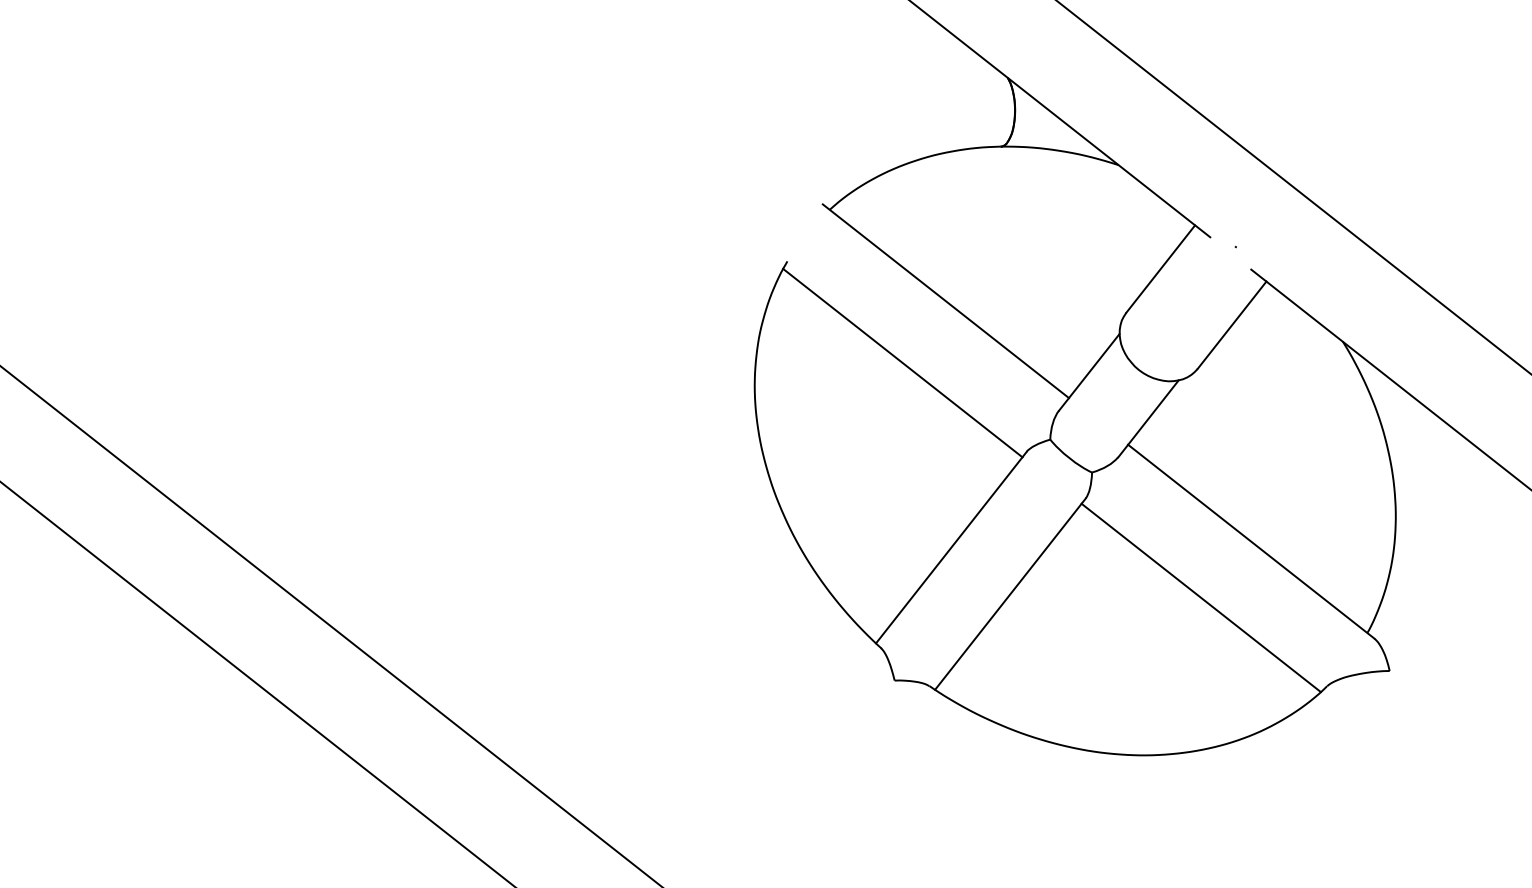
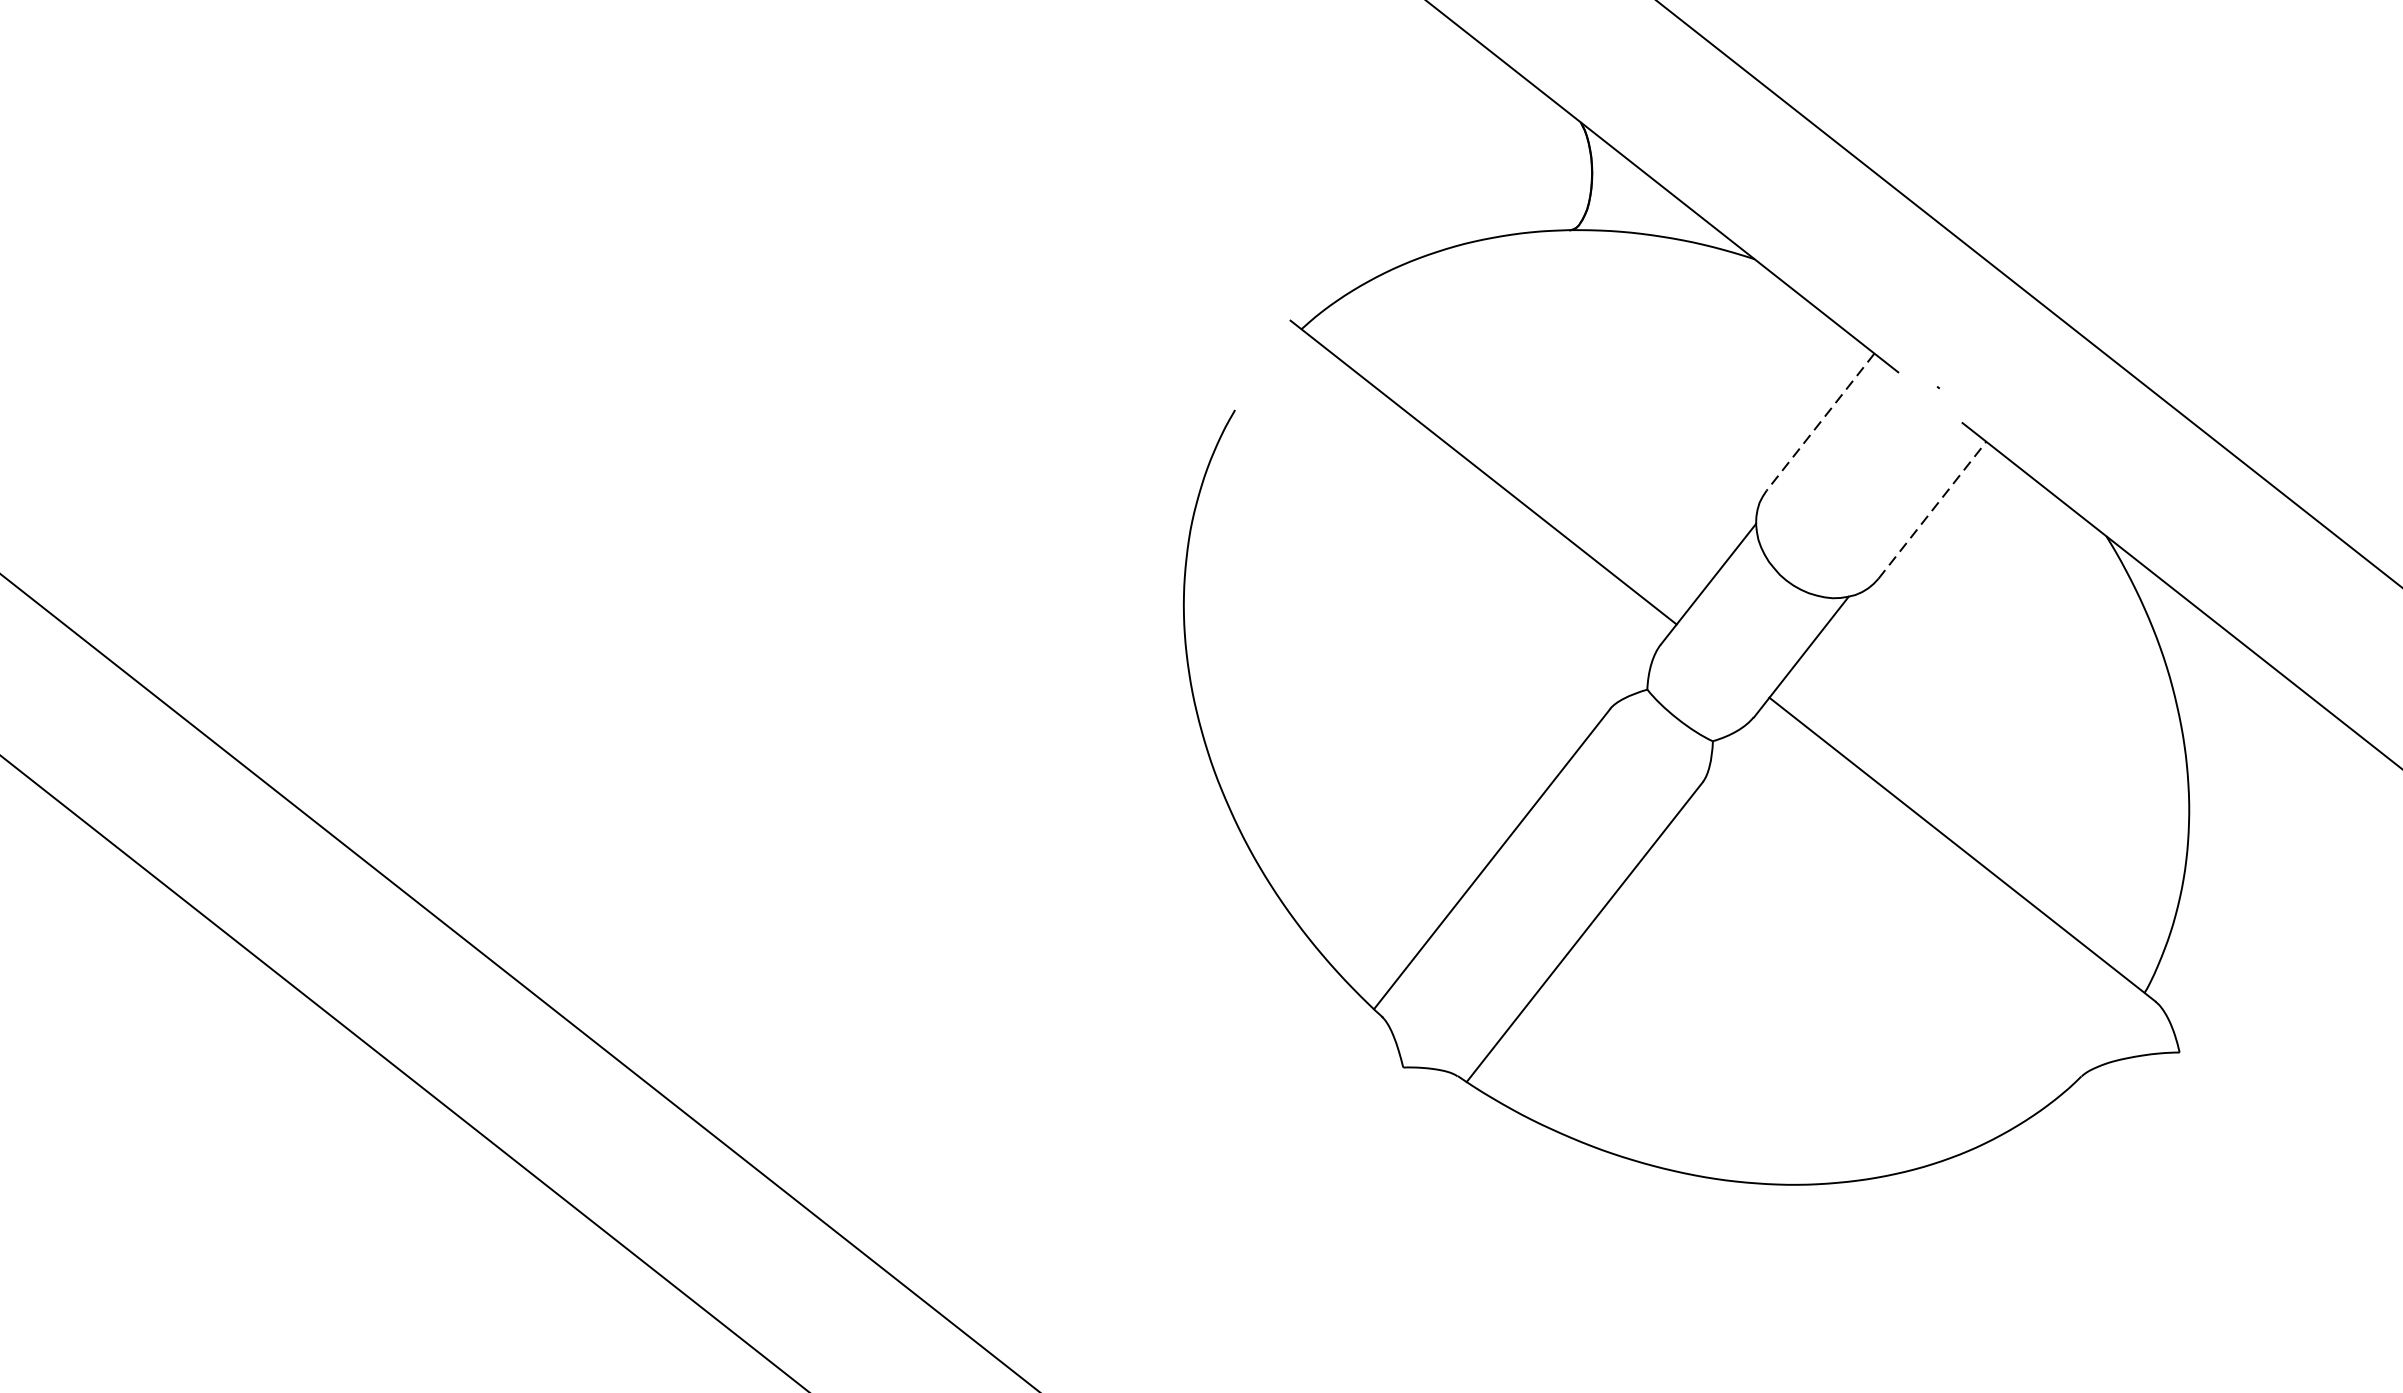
line: (1160, 269) -> (1820, 422), solid -> dashed
line: (1232, 325) -> (1933, 510), solid -> dashed
line: (902, 362) -> (1415, 568), removed
line: (1200, 597) -> (1882, 937), removed

